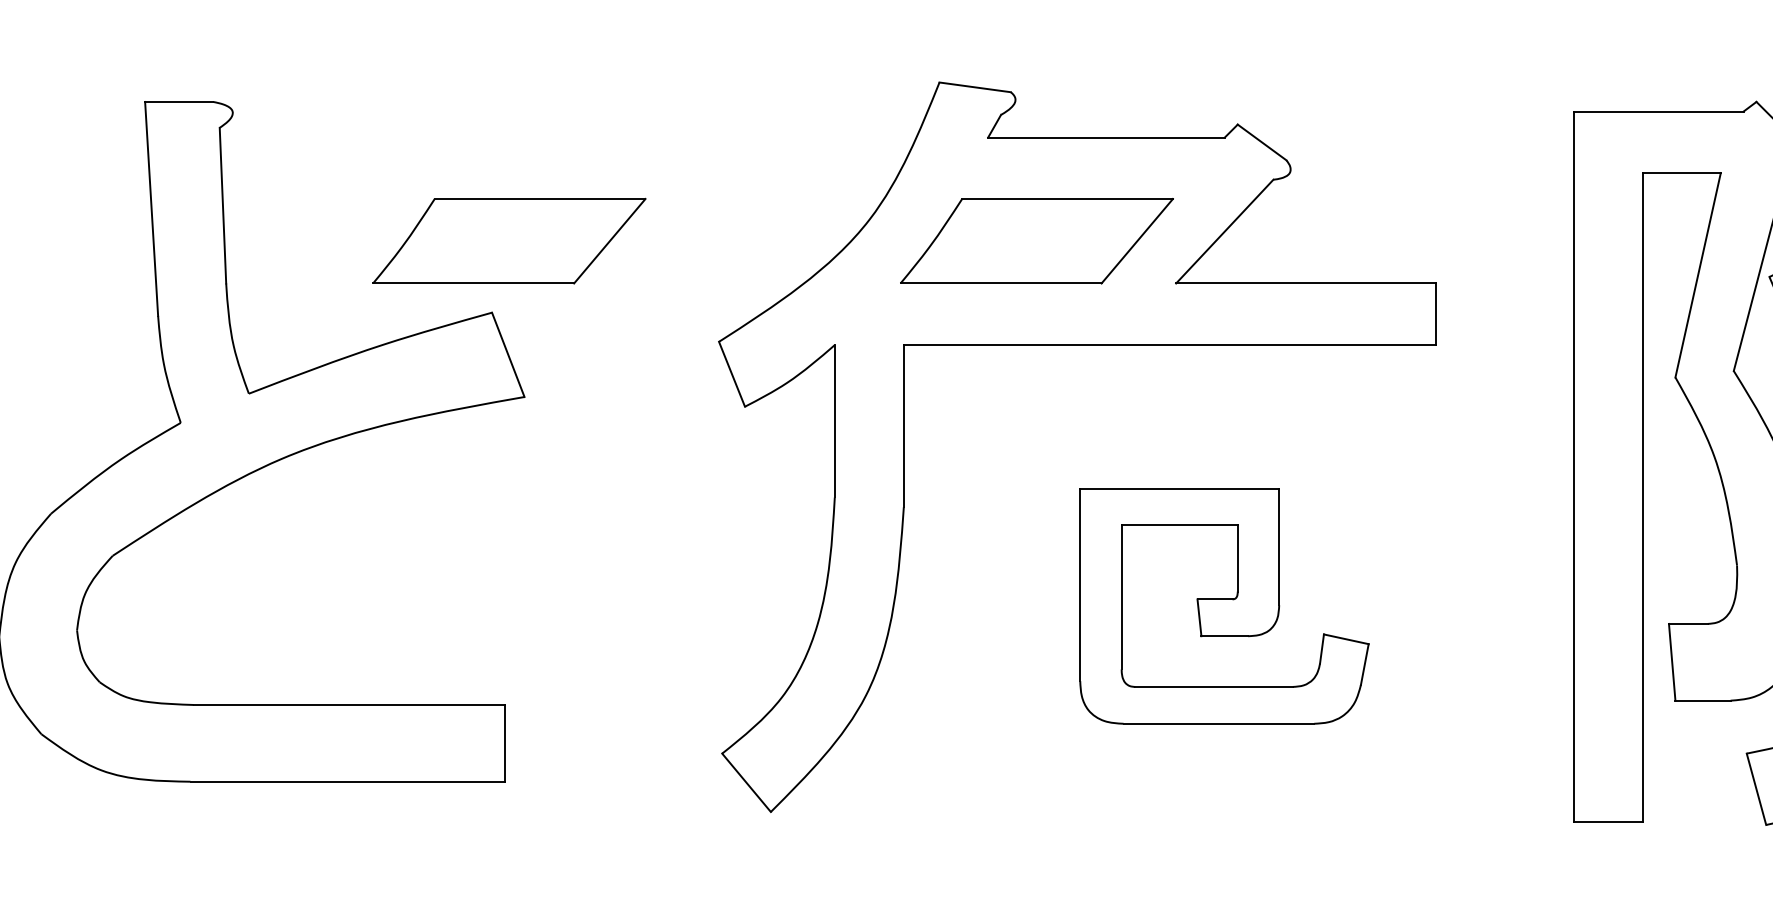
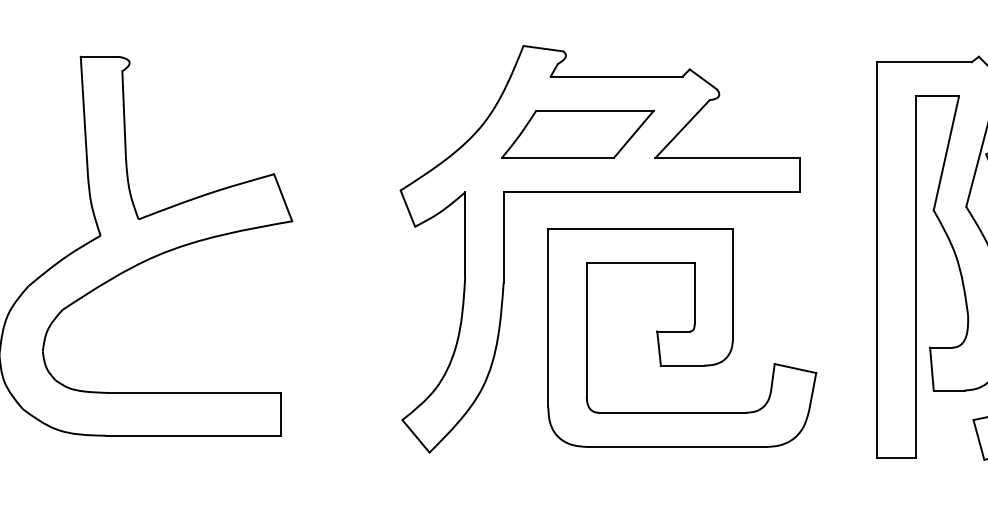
part: (508, 239) -> (283, 133), removed
part: (1224, 605) -> (682, 337), size x1.67

